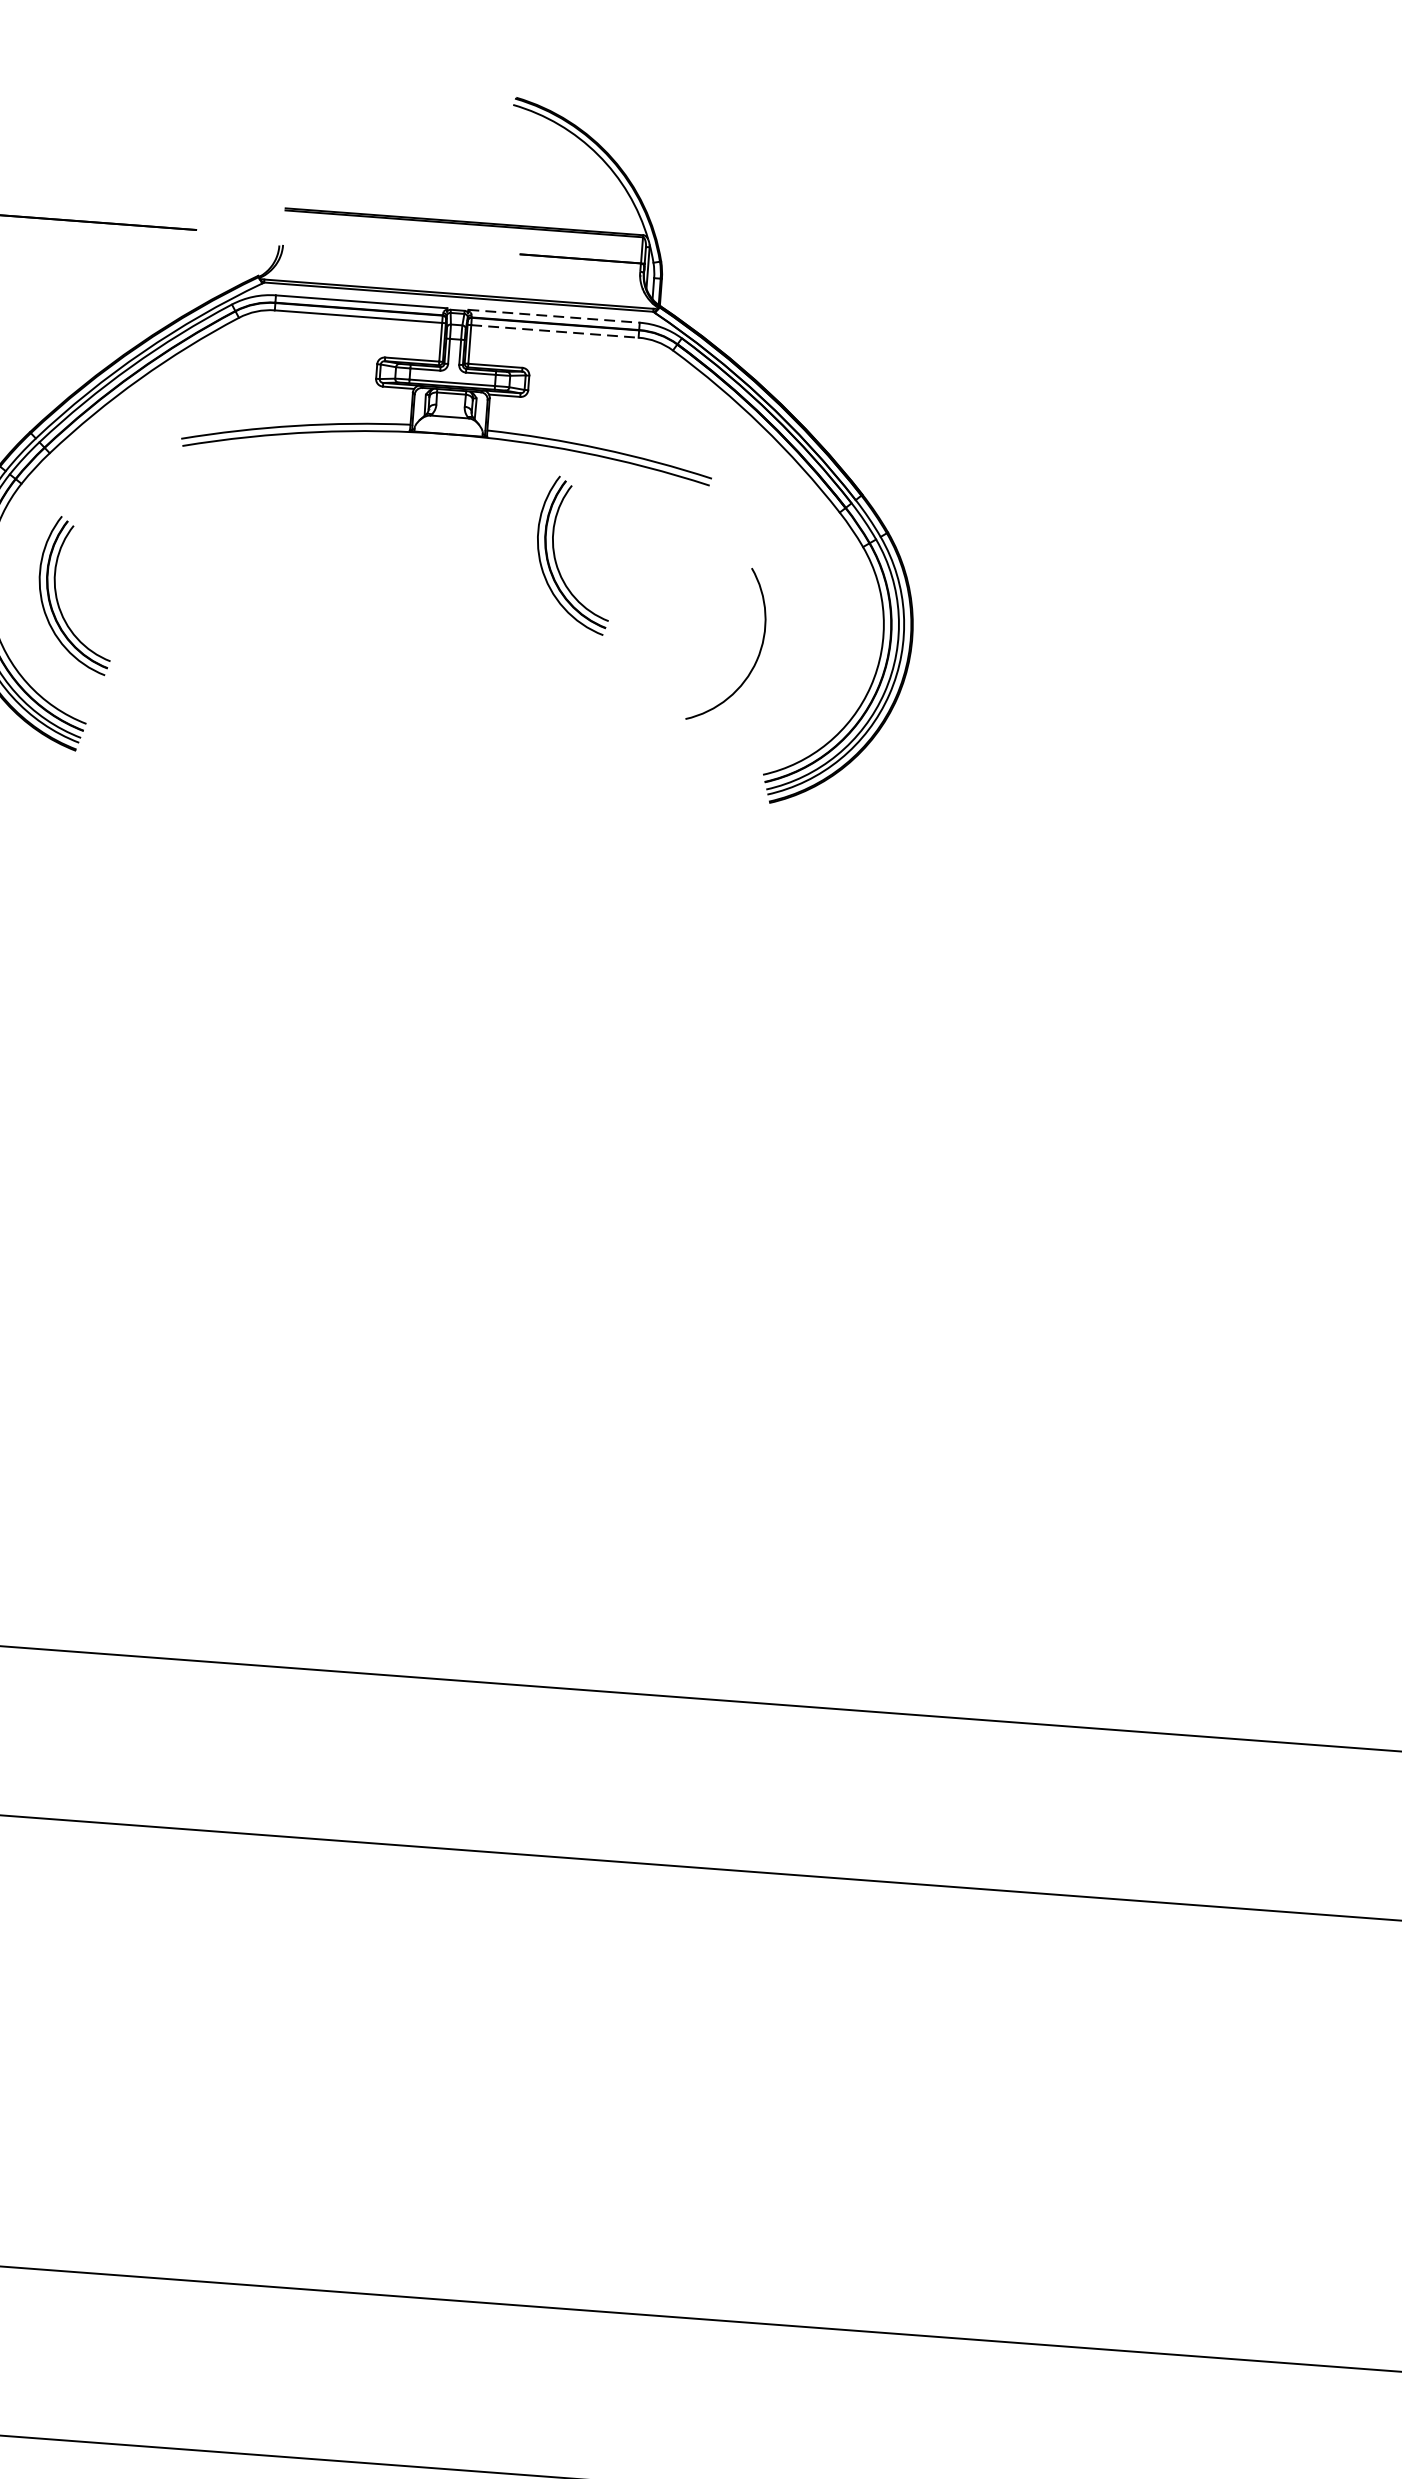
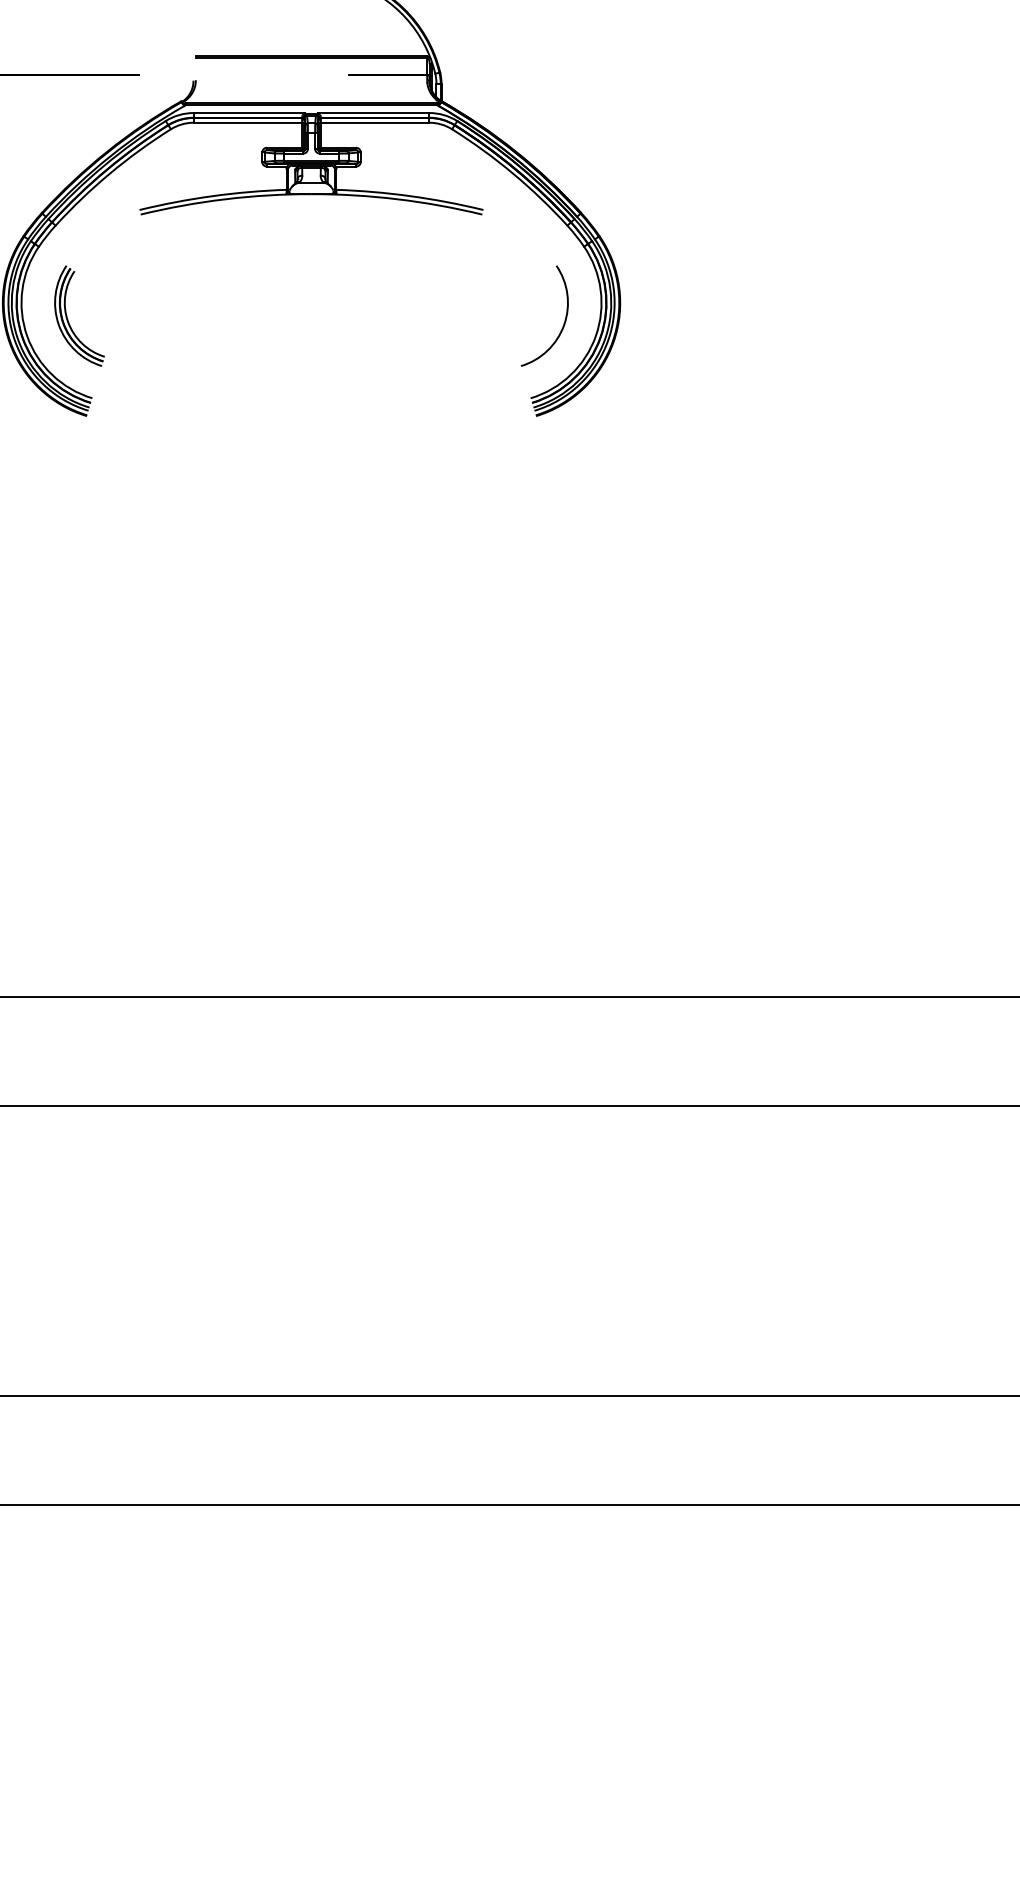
line: (555, 317) -> (374, 113), dashed -> solid
line: (555, 331) -> (375, 122), dashed -> solid
part: (556, 559) -> (387, 269), removed
arc: (758, 652) -> (564, 319), moved

